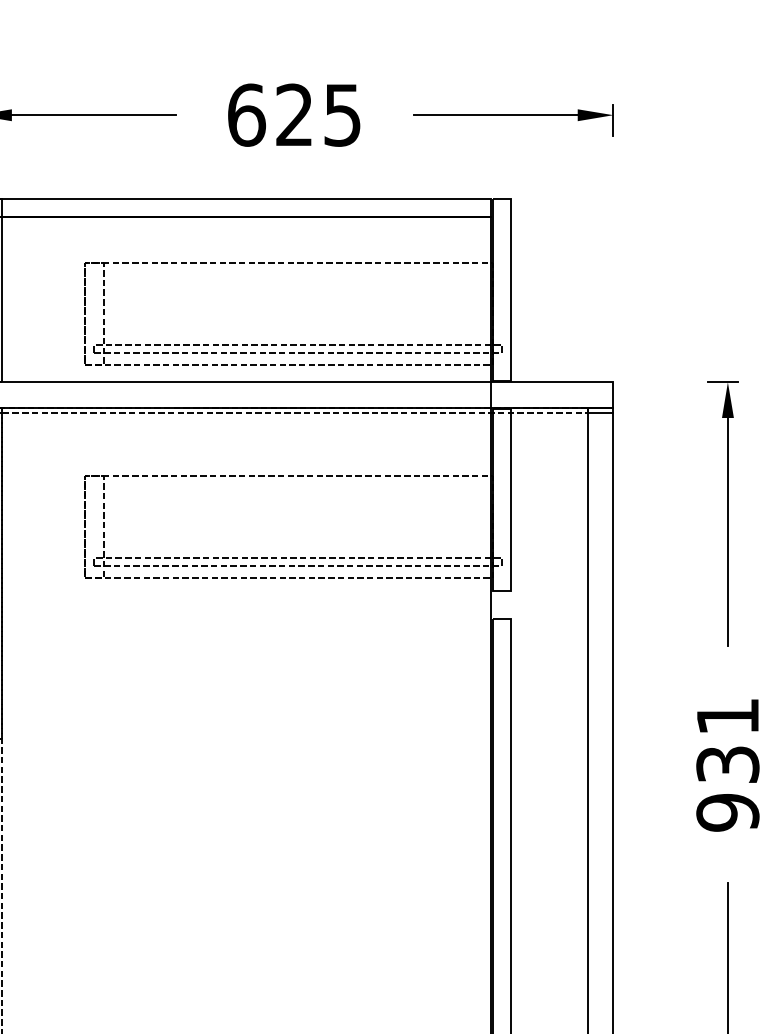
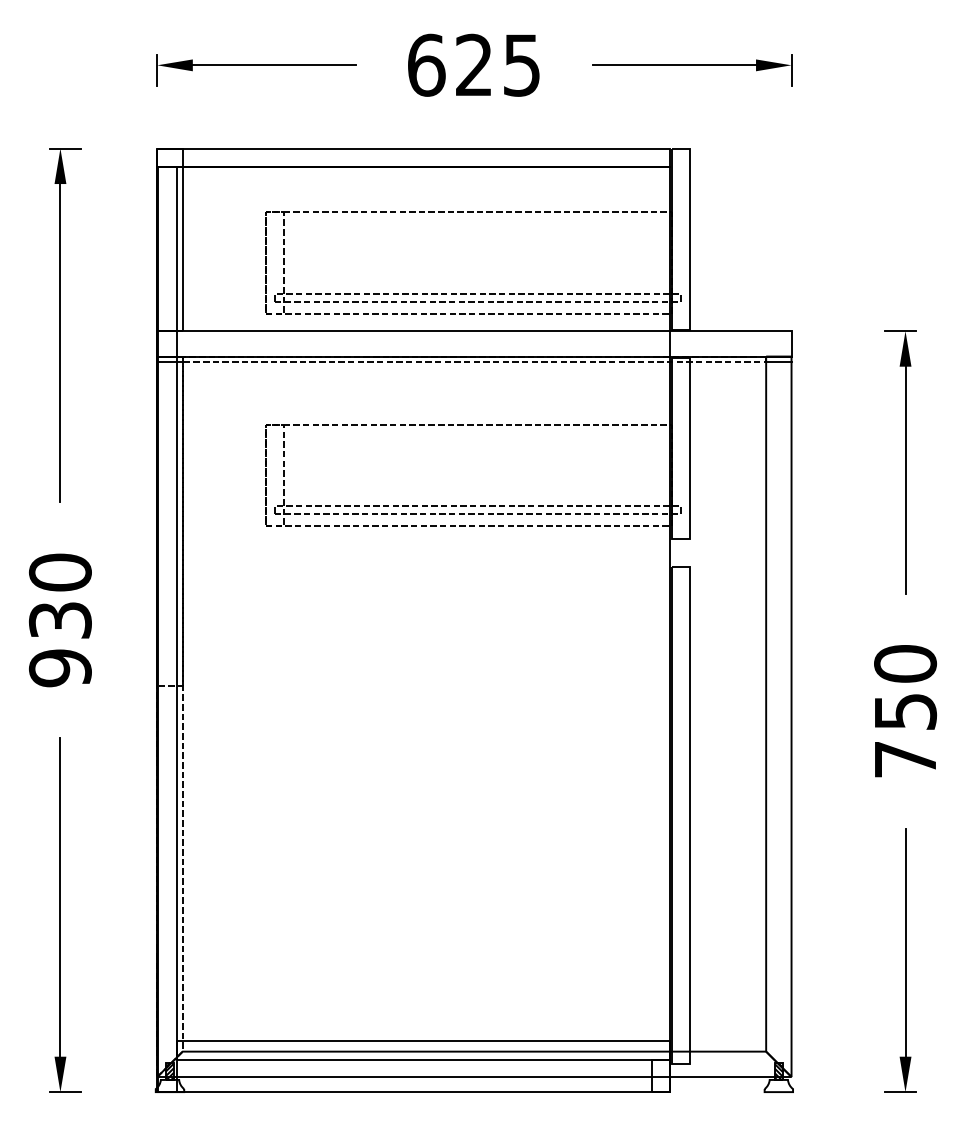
text: (727, 764) -> (905, 711), 931 -> 750

